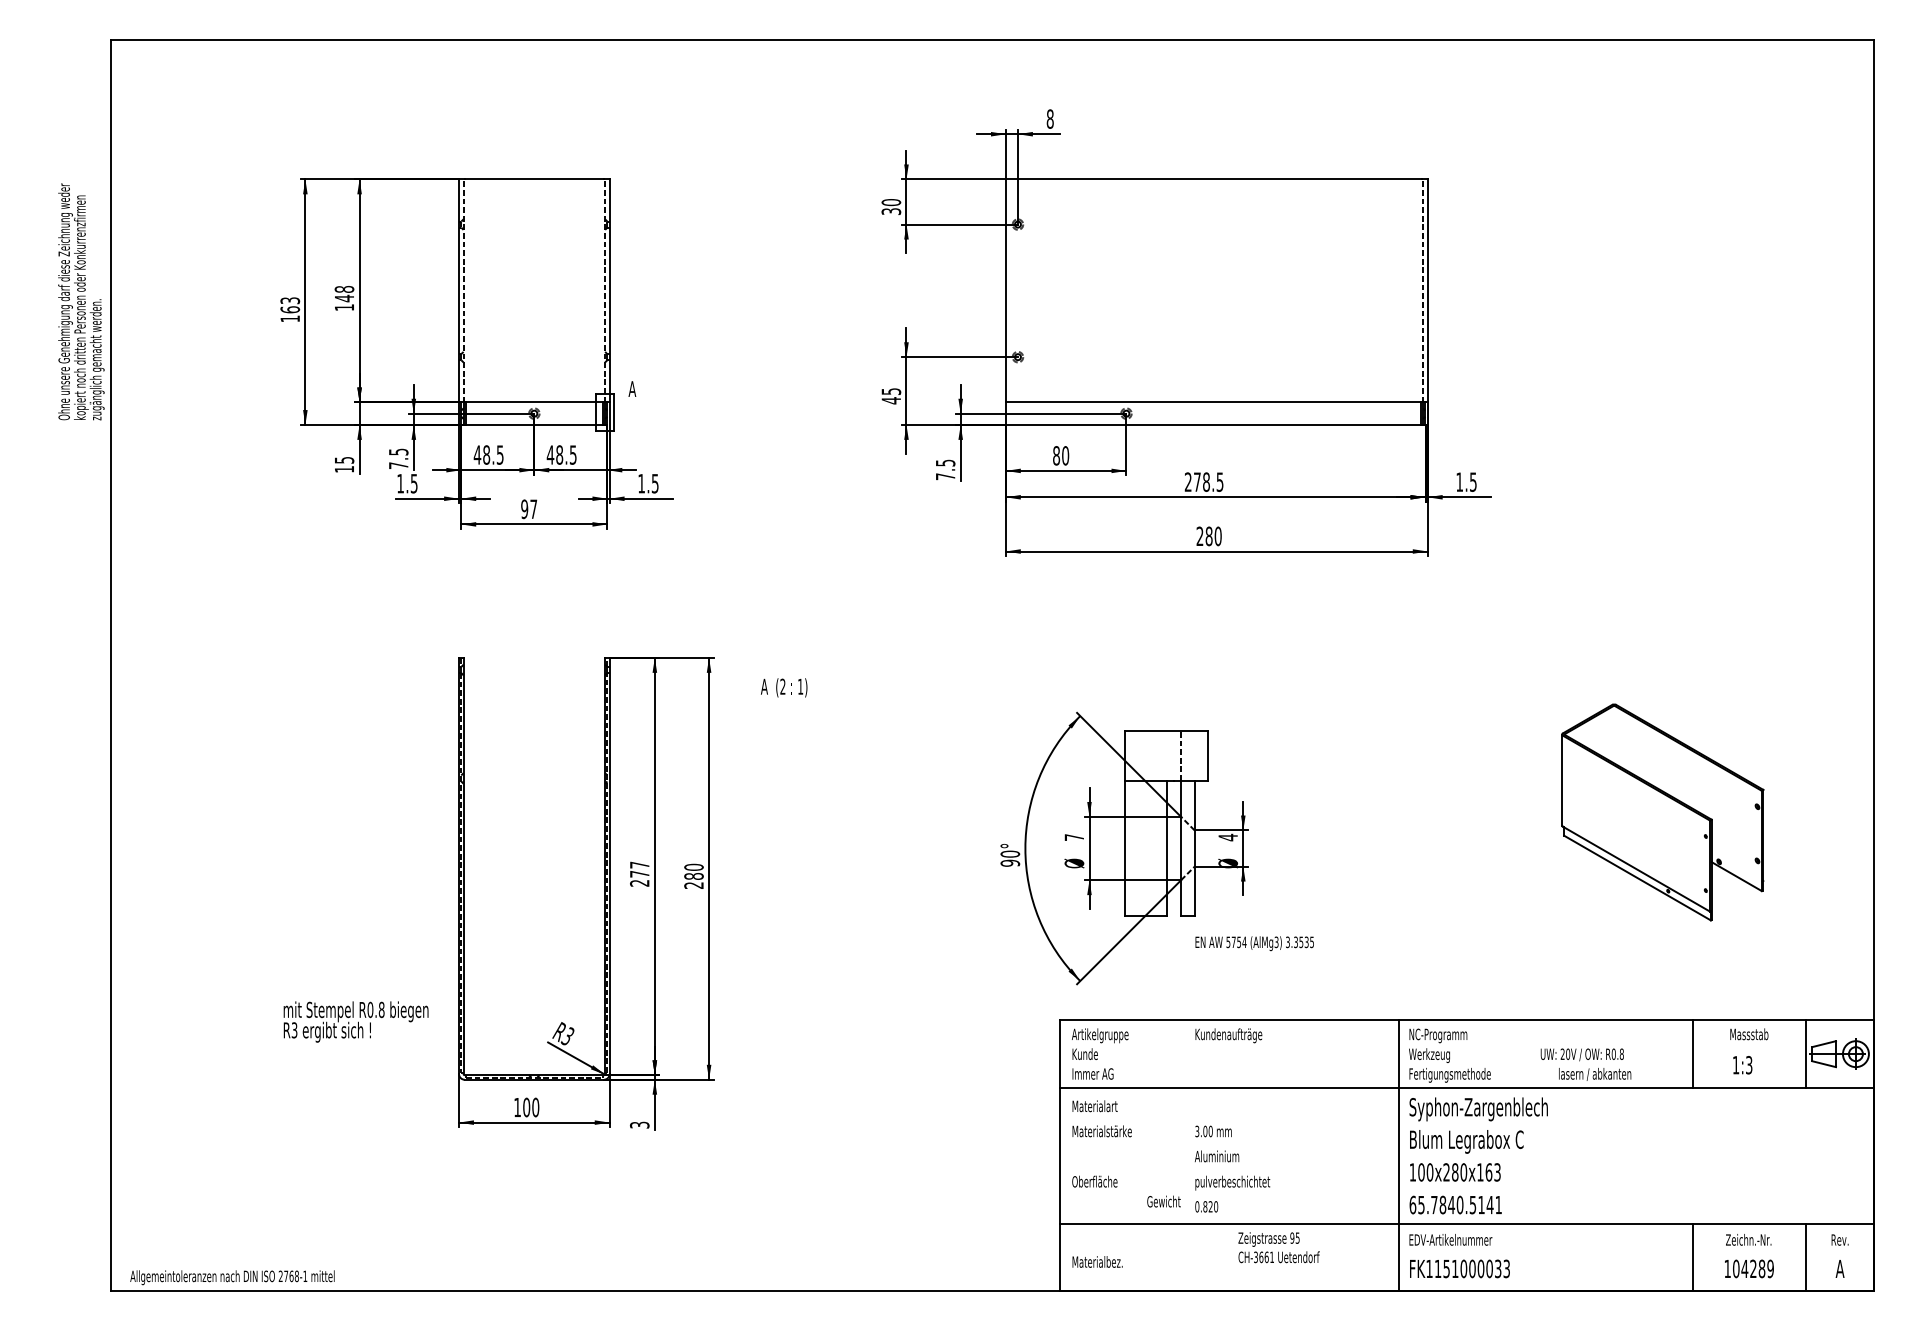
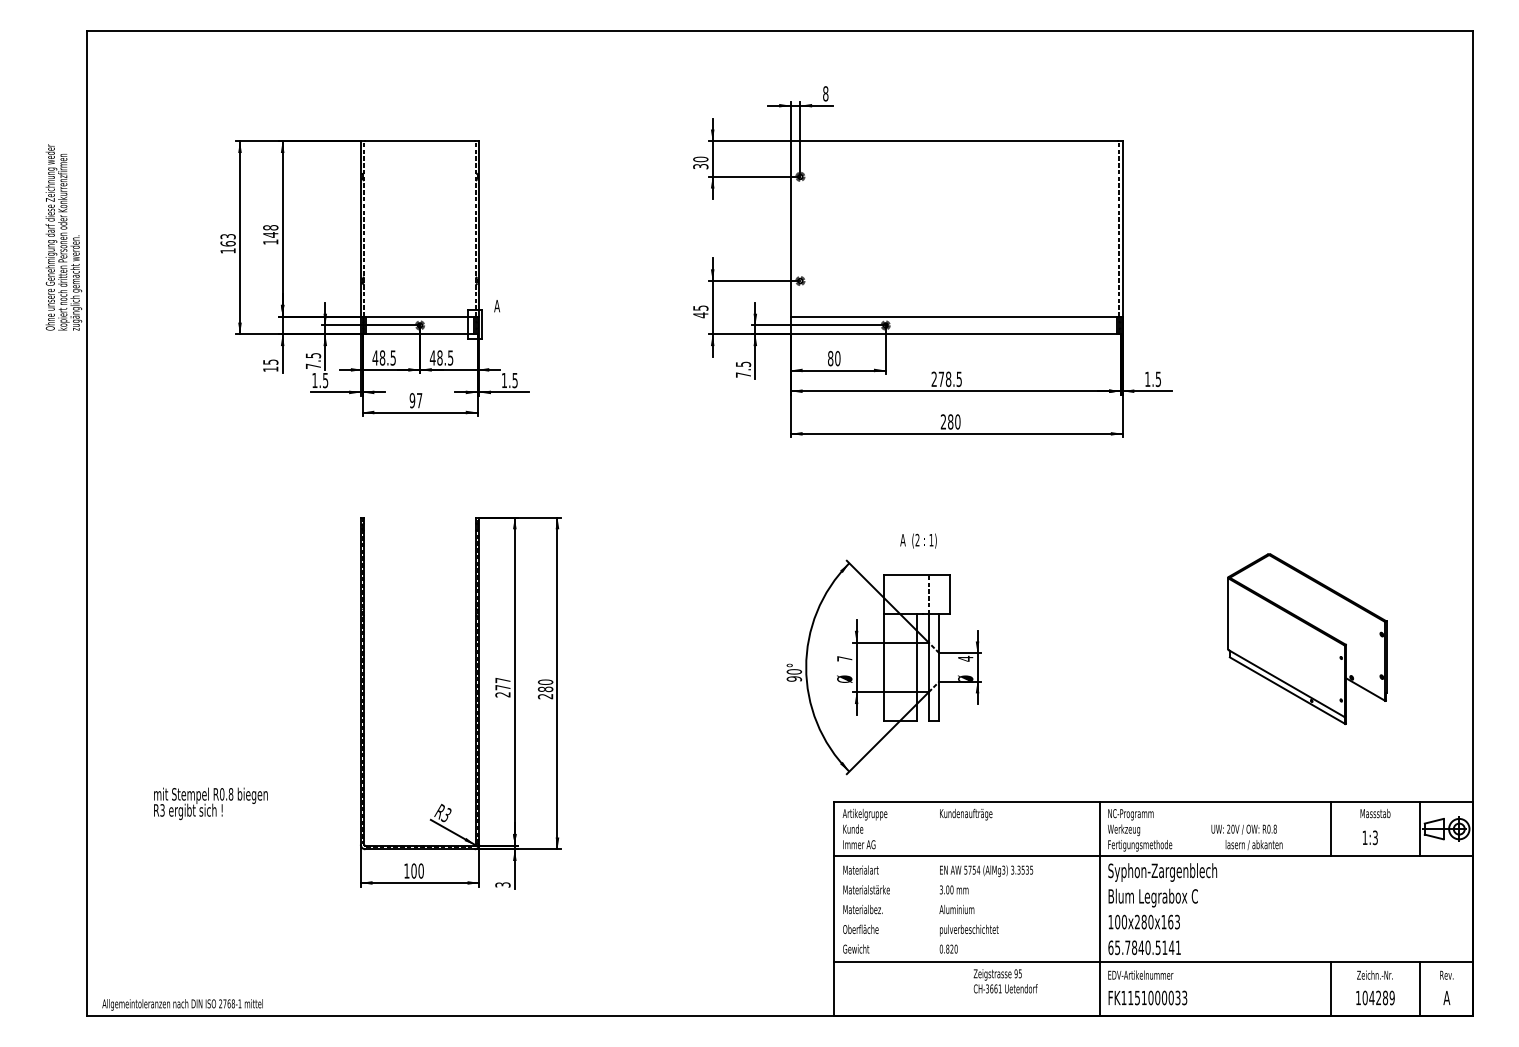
text: (784, 687) -> (918, 540), moved
text: (1254, 942) -> (986, 870), moved
text: (355, 1021) -> (210, 803), moved
text: (1164, 1200) -> (856, 948), moved
text: (1096, 1261) -> (862, 909), moved

